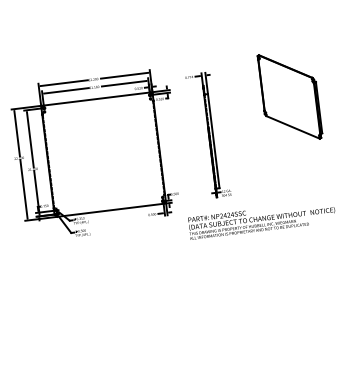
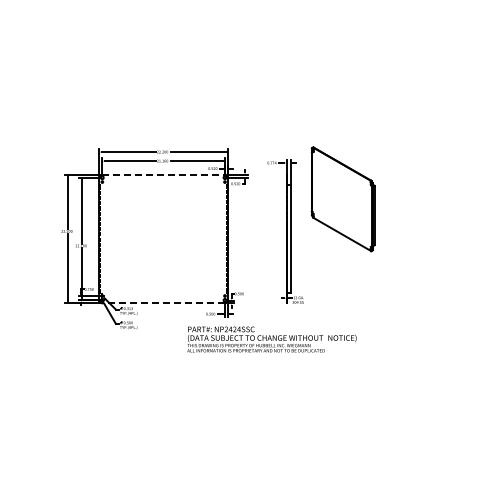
part: (289, 97) -> (342, 199), moved
line: (97, 98) -> (164, 174), solid -> dashed
line: (110, 210) -> (163, 303), solid -> dashed
text: (261, 219) -> (271, 339), moved

